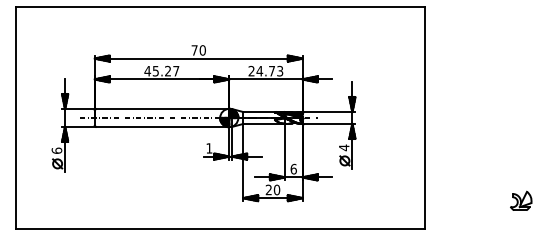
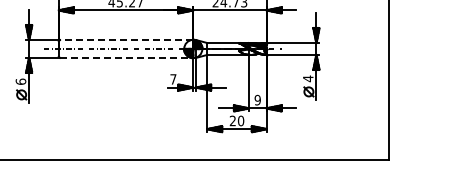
line: (162, 109) -> (126, 40), solid -> dashed
line: (162, 126) -> (126, 57), solid -> dashed
text: (209, 148) -> (173, 79), 1 -> 7
text: (293, 168) -> (257, 99), 6 -> 9

